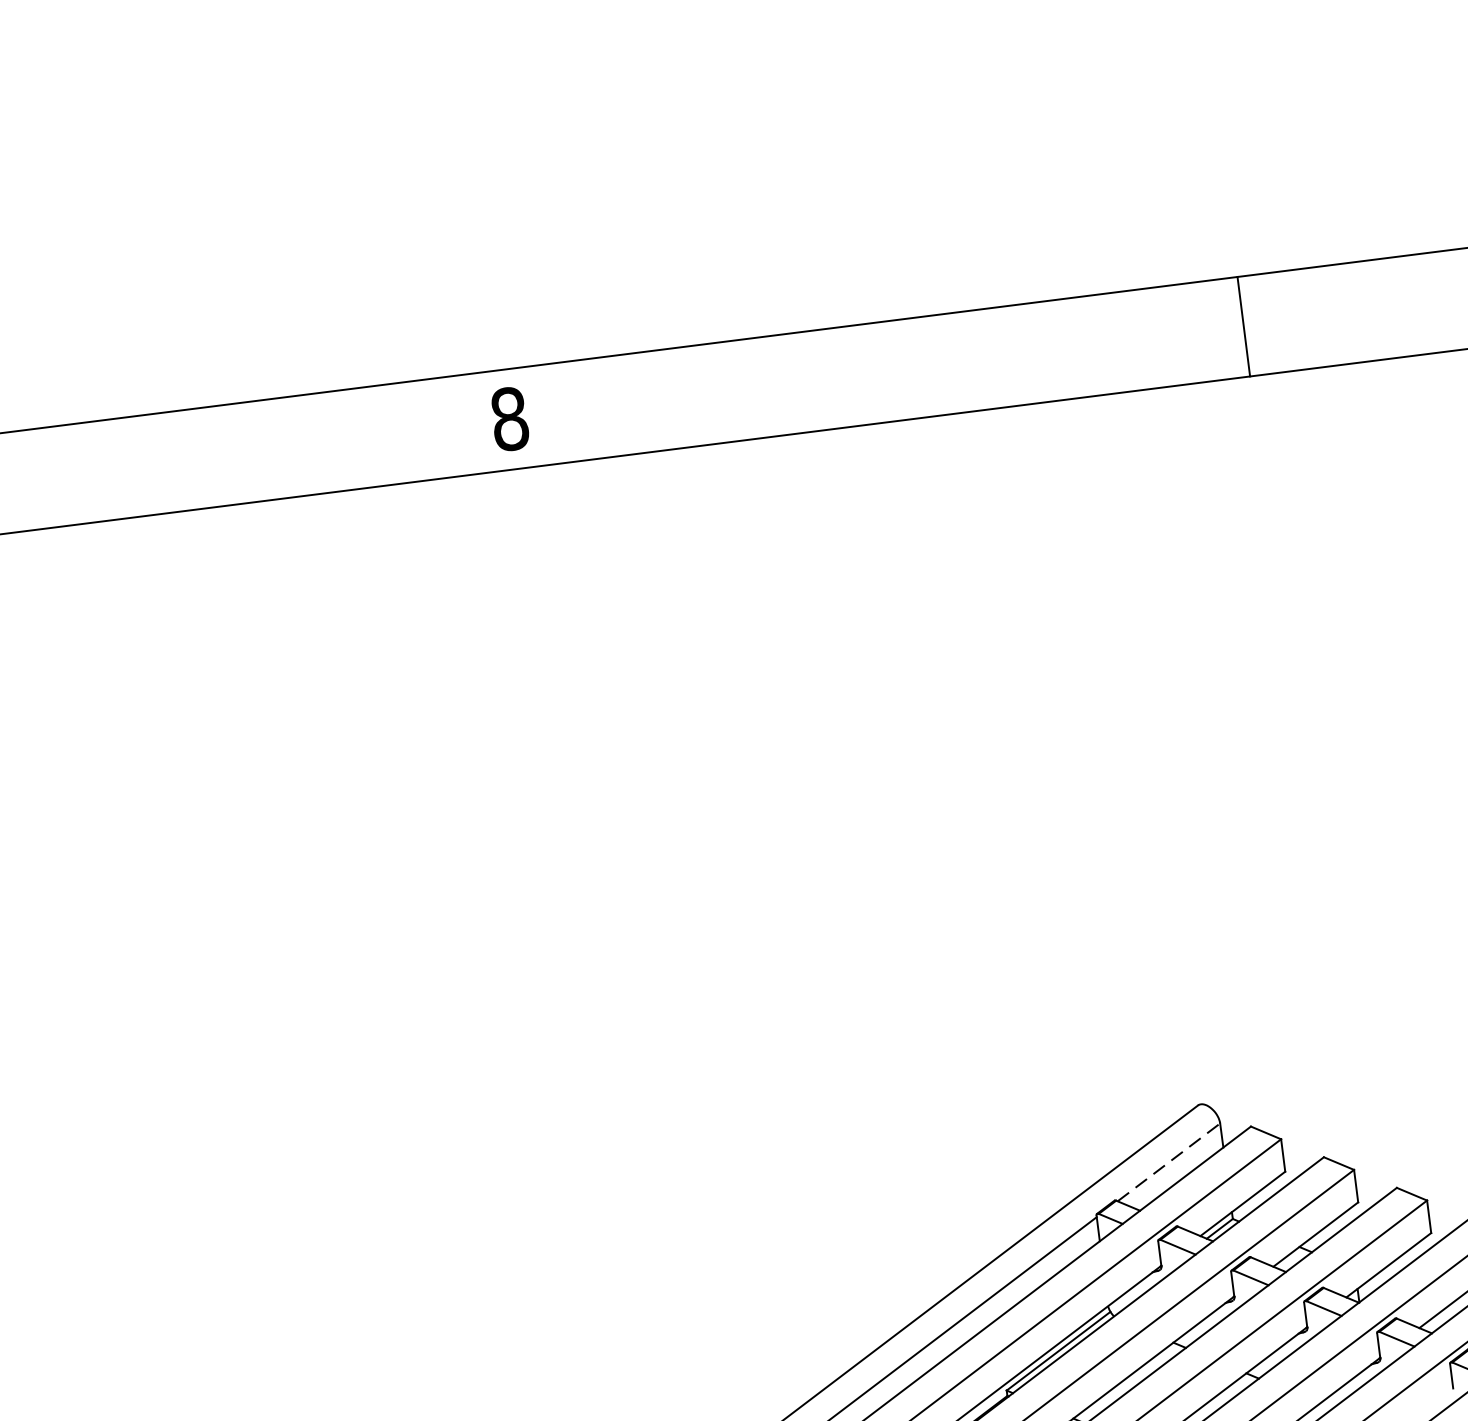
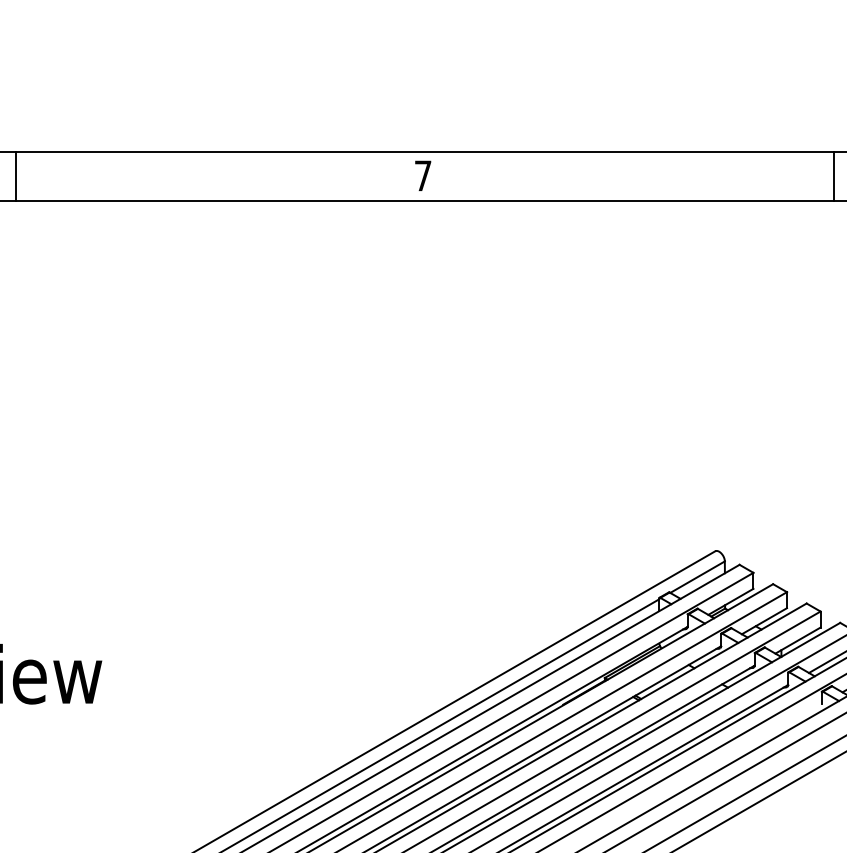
line: (1244, 325) -> (834, 175), moved
text: (508, 418) -> (422, 175), 8 -> 7
line: (1170, 1160) -> (698, 576), dashed -> solid

